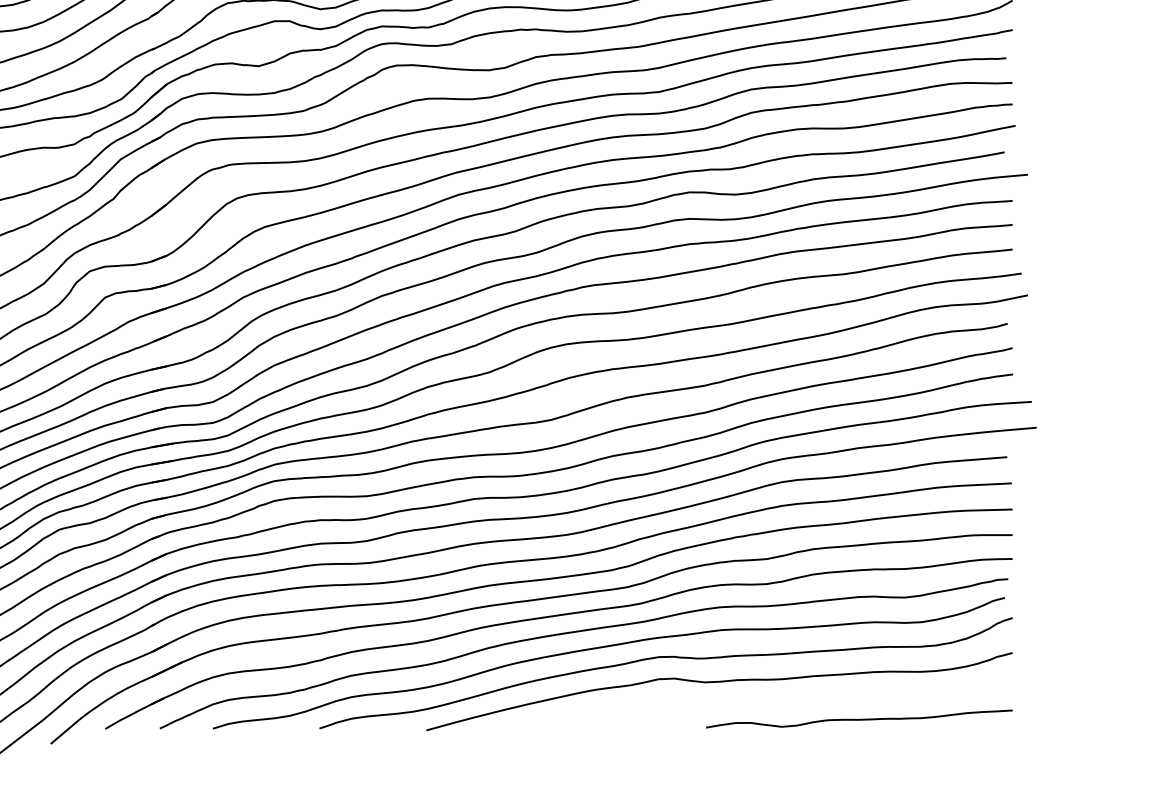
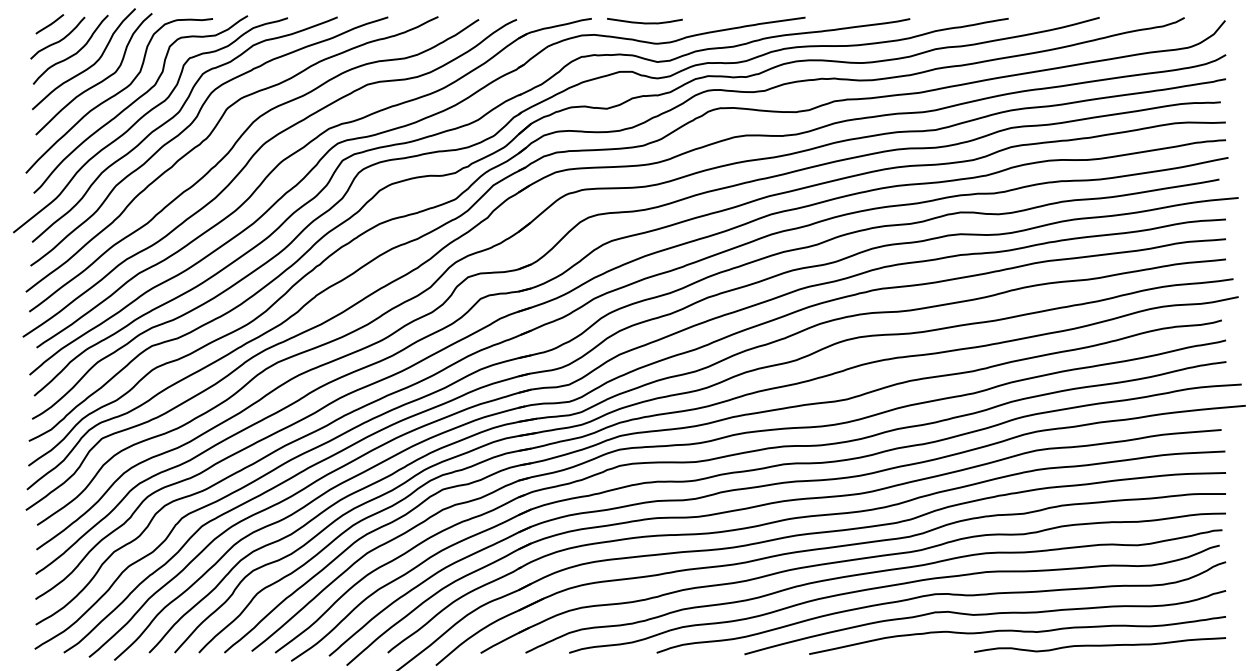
curve: (758, 702) -> (1017, 631), added

